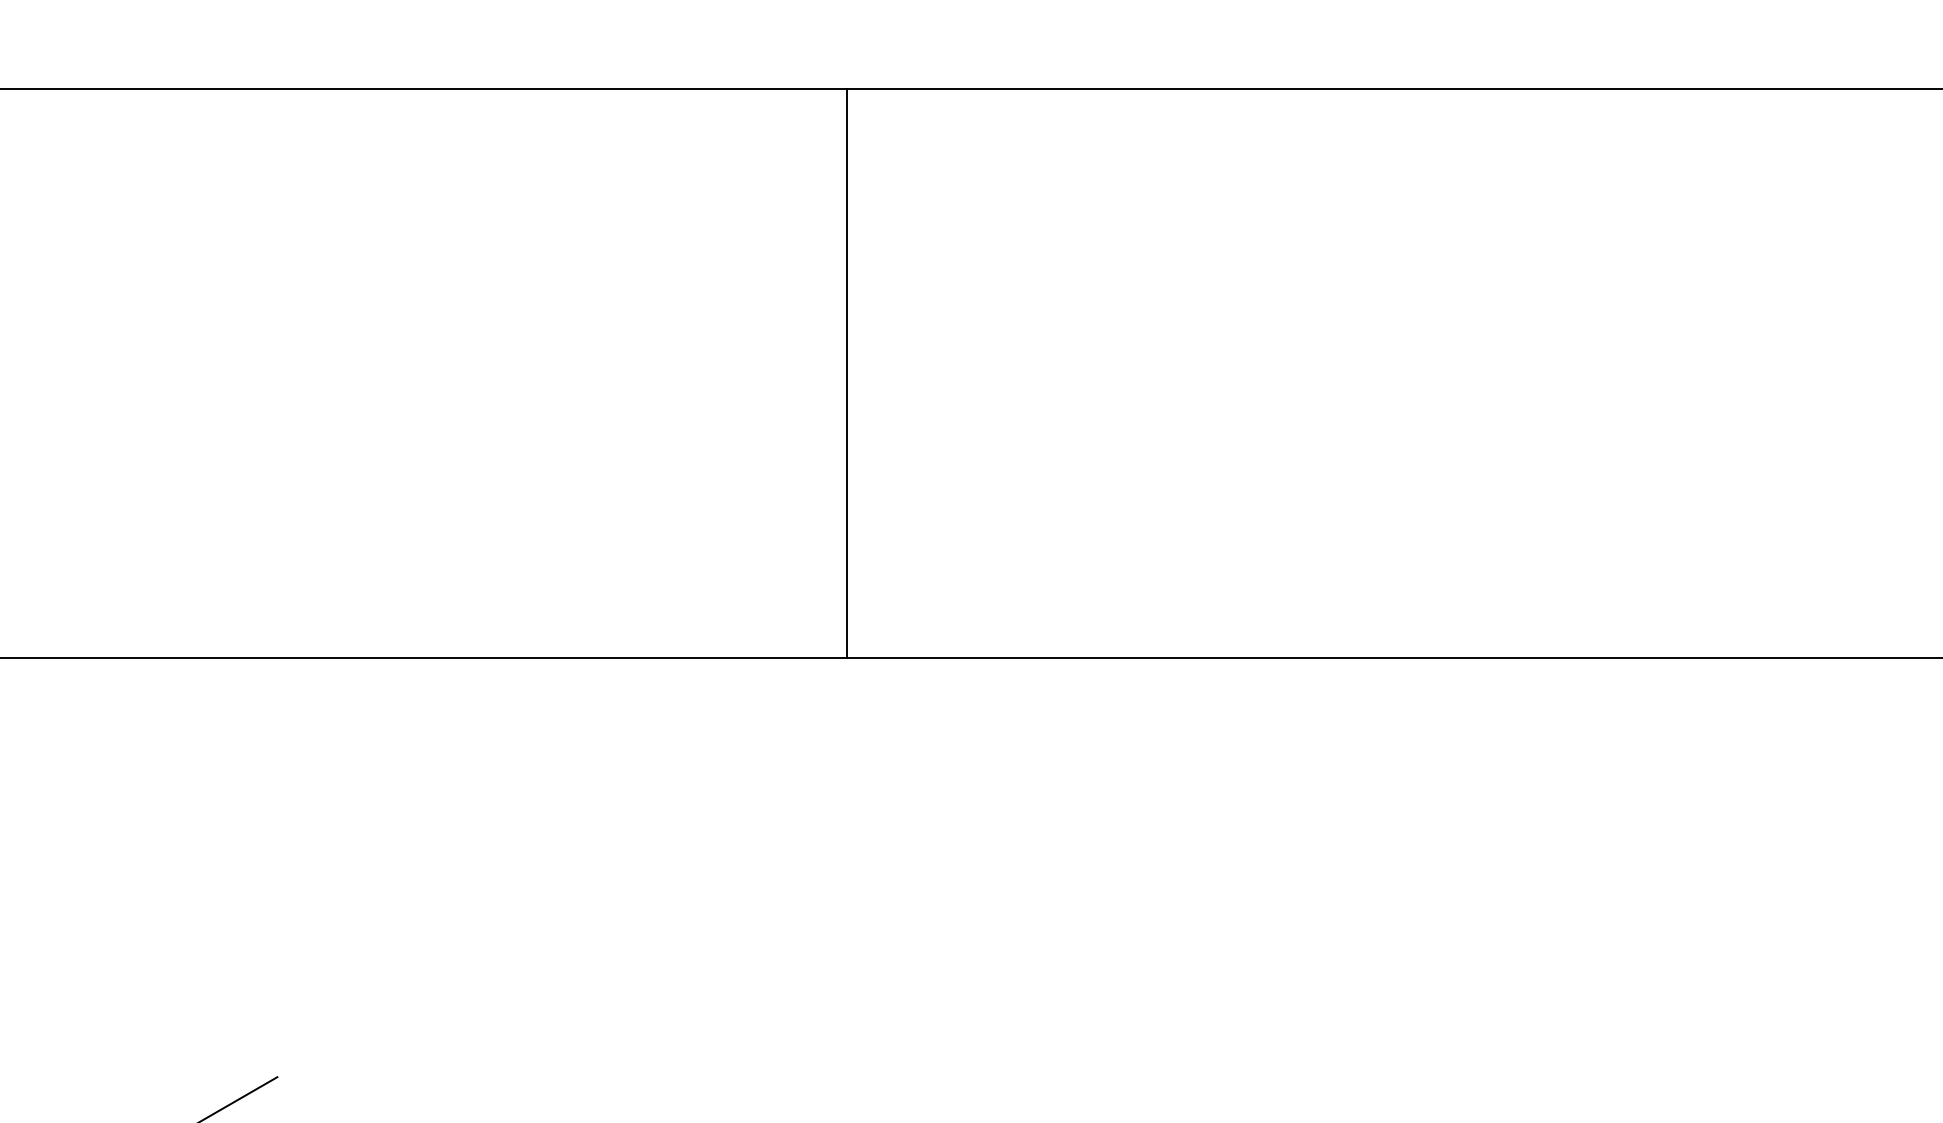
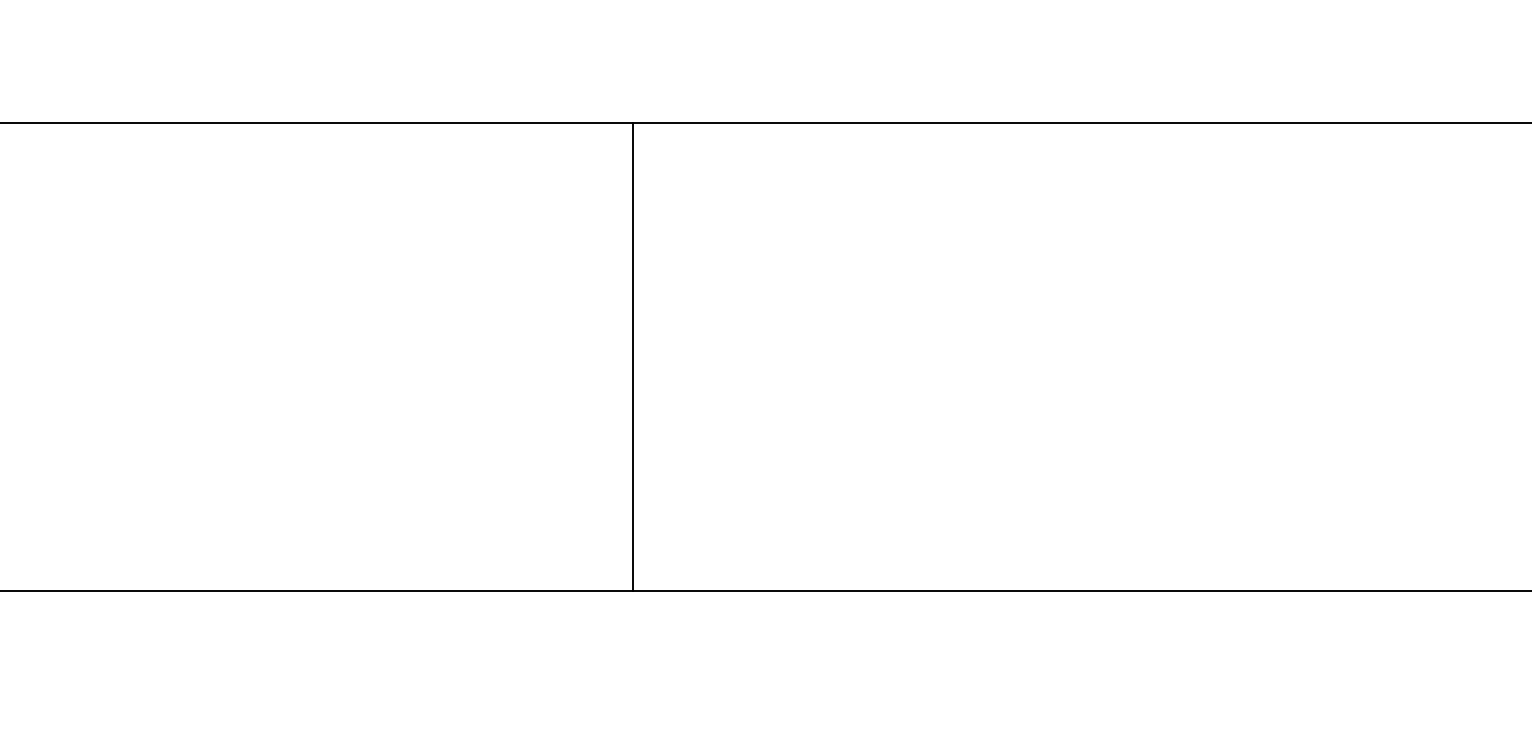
line: (846, 373) -> (632, 356), moved

